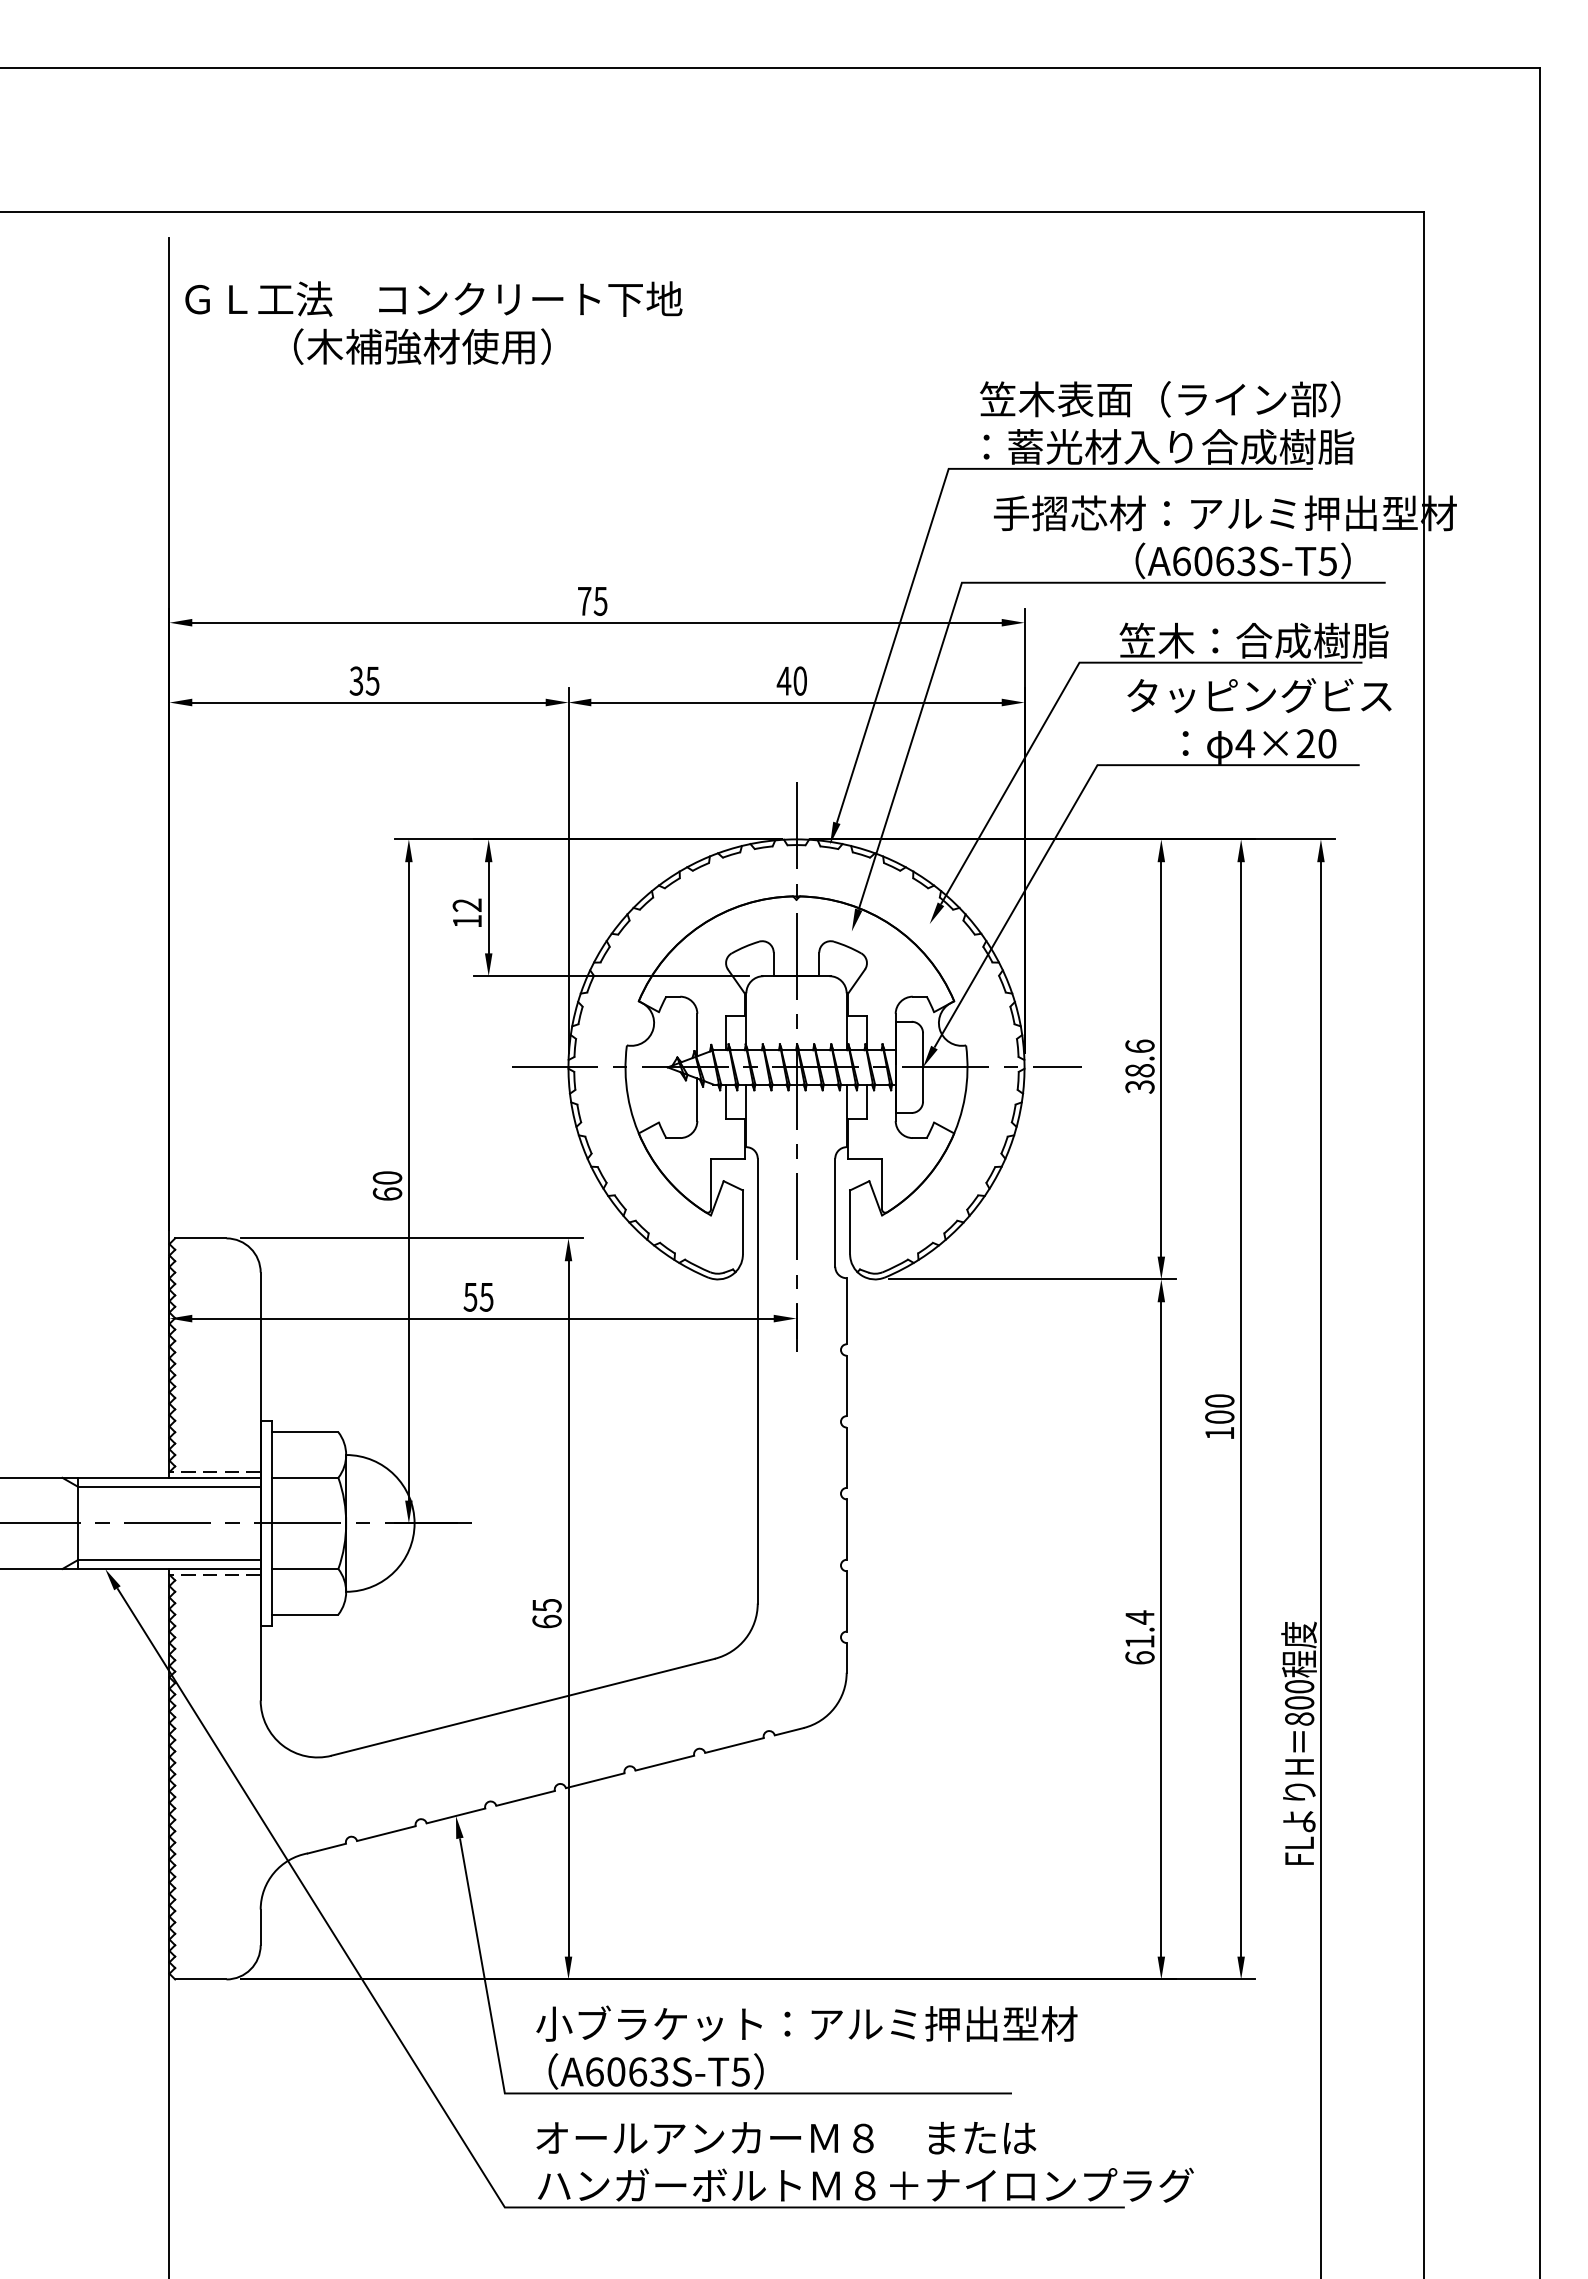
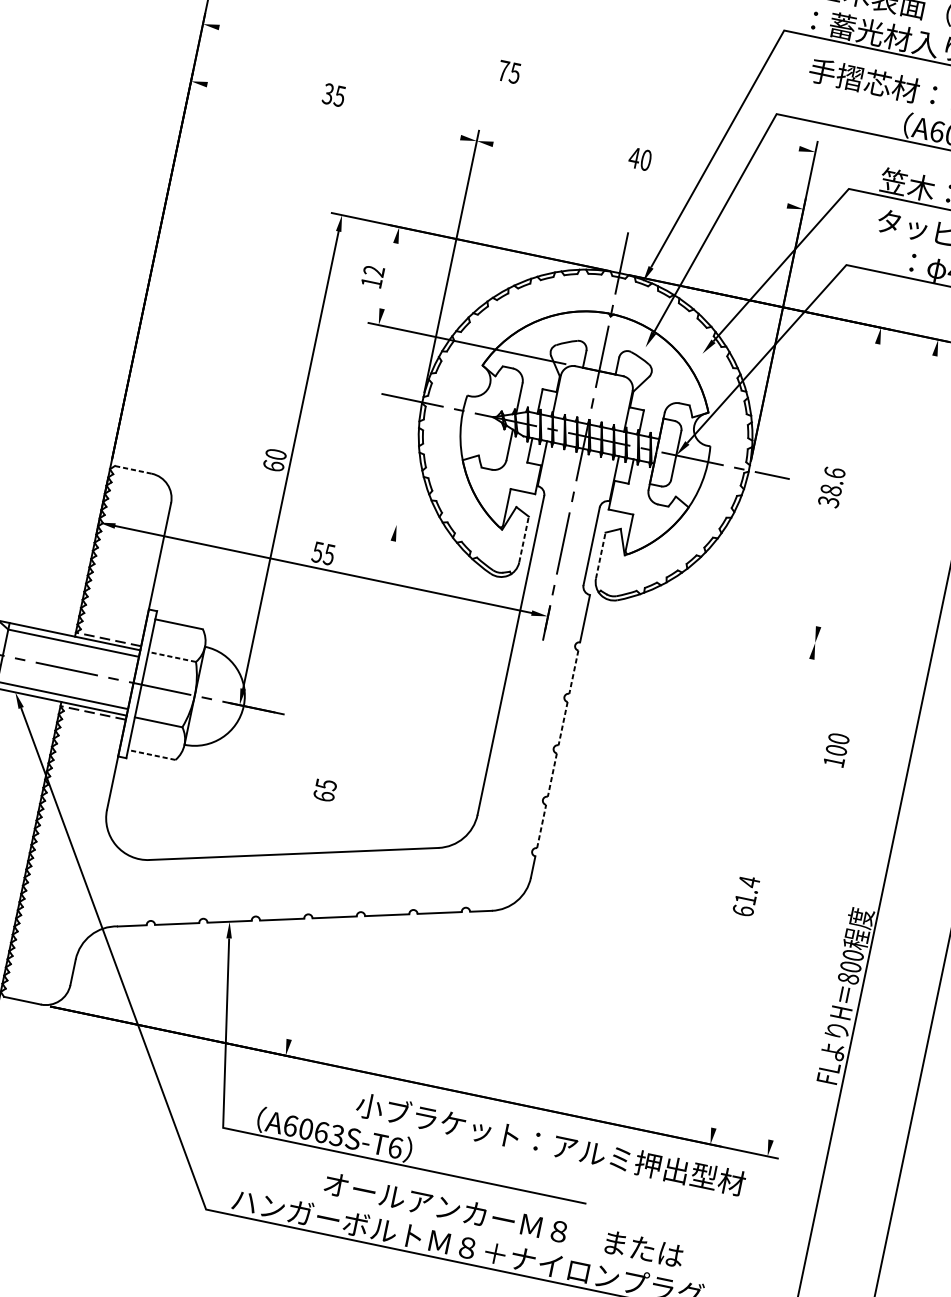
line: (596, 622) -> (508, 87), removed
line: (368, 702) -> (333, 111), removed
line: (796, 702) -> (640, 175), removed
line: (488, 907) -> (388, 275), removed
line: (1161, 1059) -> (848, 485), removed
line: (742, 1222) -> (523, 539), solid -> dashed
line: (850, 1222) -> (601, 555), solid -> dashed
line: (200, 1238) -> (133, 469), solid -> dashed
line: (411, 1238) -> (284, 501), removed
line: (1032, 1279) -> (722, 623), removed
line: (846, 1386) -> (573, 672), solid -> dashed
line: (1241, 1409) -> (853, 748), removed
line: (846, 1458) -> (562, 724), solid -> dashed
line: (304, 1477) -> (171, 656), solid -> dashed
line: (846, 1530) -> (552, 775), solid -> dashed
line: (846, 1600) -> (541, 825), solid -> dashed
line: (568, 1608) -> (341, 789), removed
line: (304, 1614) -> (151, 754), solid -> dashed
line: (1161, 1629) -> (762, 893), removed
text: (806, 2023) -> (550, 1143), moved
text: (740, 2071) -> (395, 1147), A6063S-T5 -> A6063S-T6
text: (786, 2137) -> (504, 1219), moved

